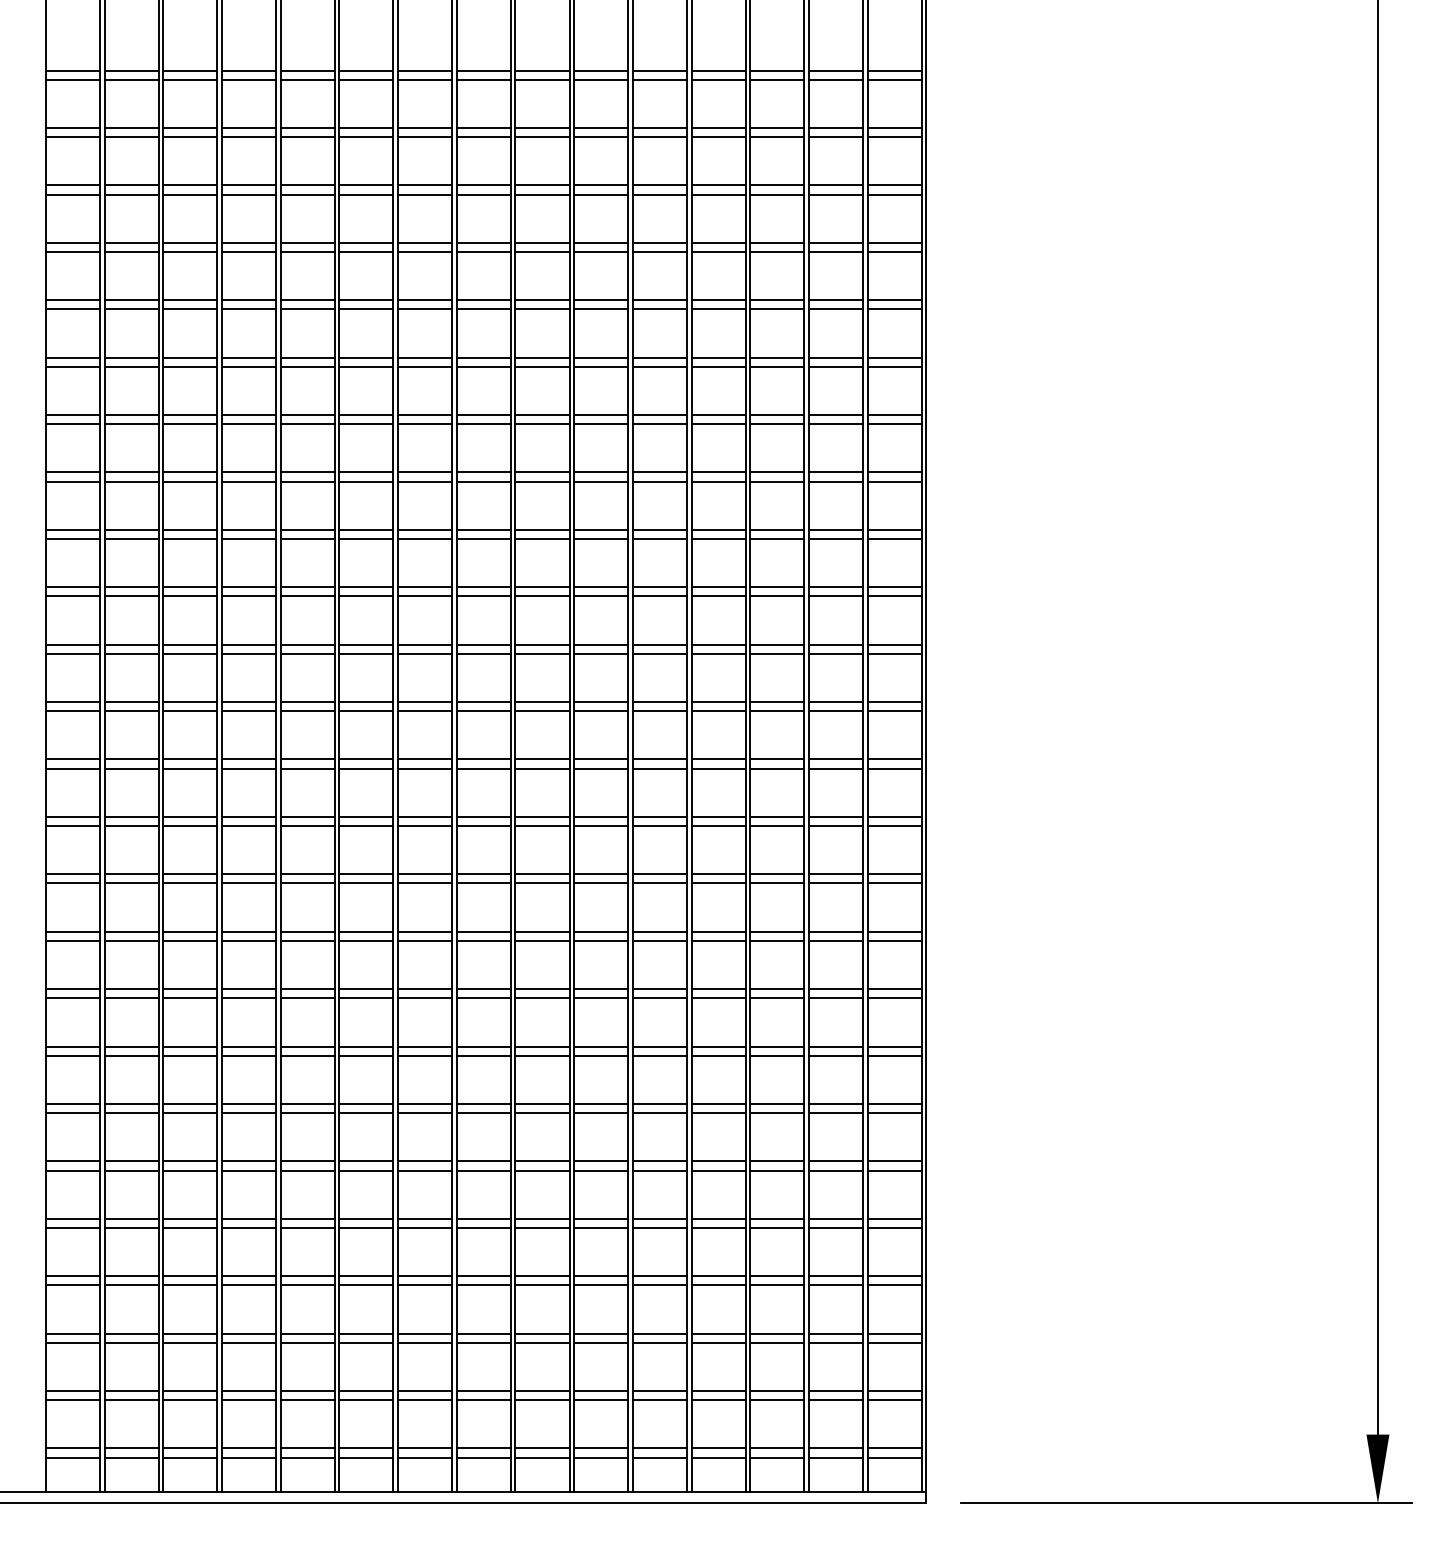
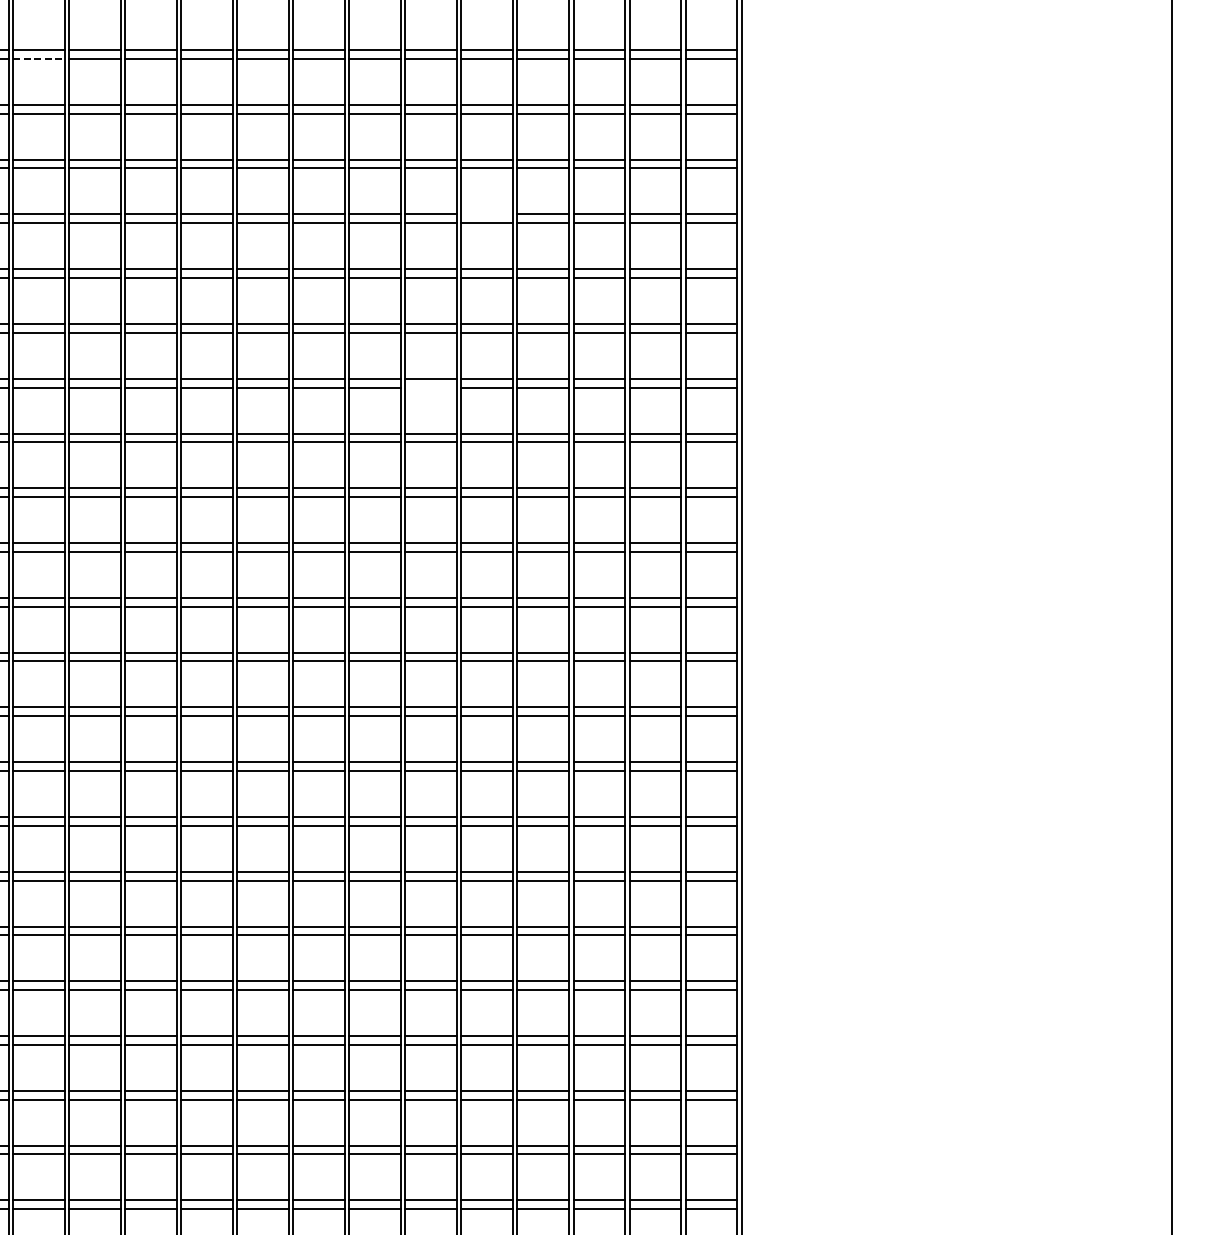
line: (190, 79) -> (39, 58), solid -> dashed
line: (659, 242) -> (486, 214), removed
line: (601, 424) -> (431, 387), removed

